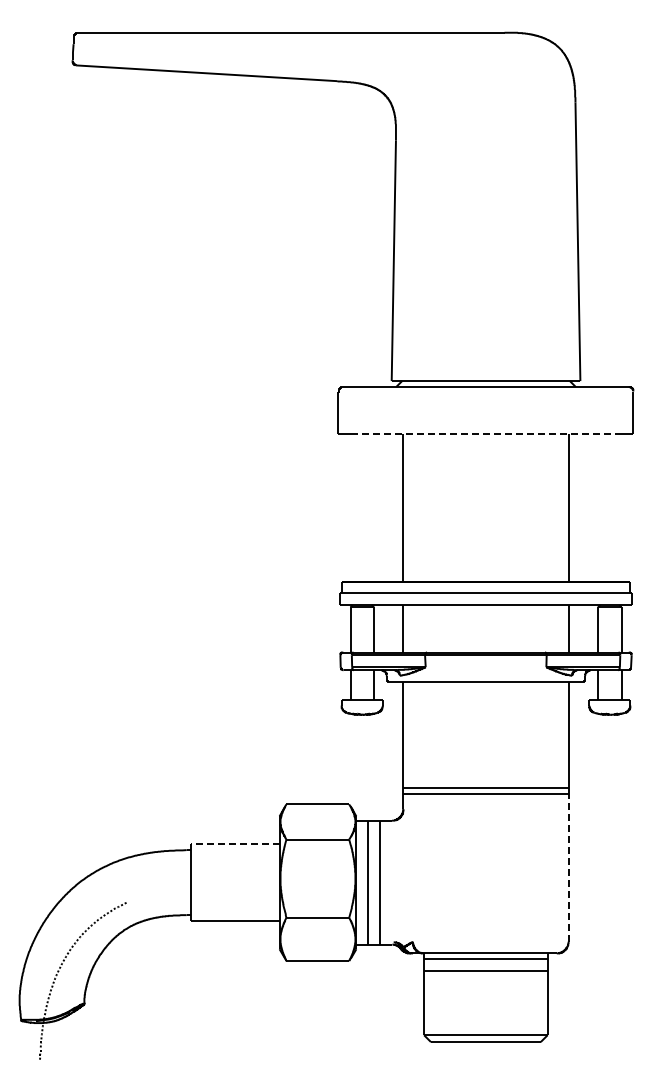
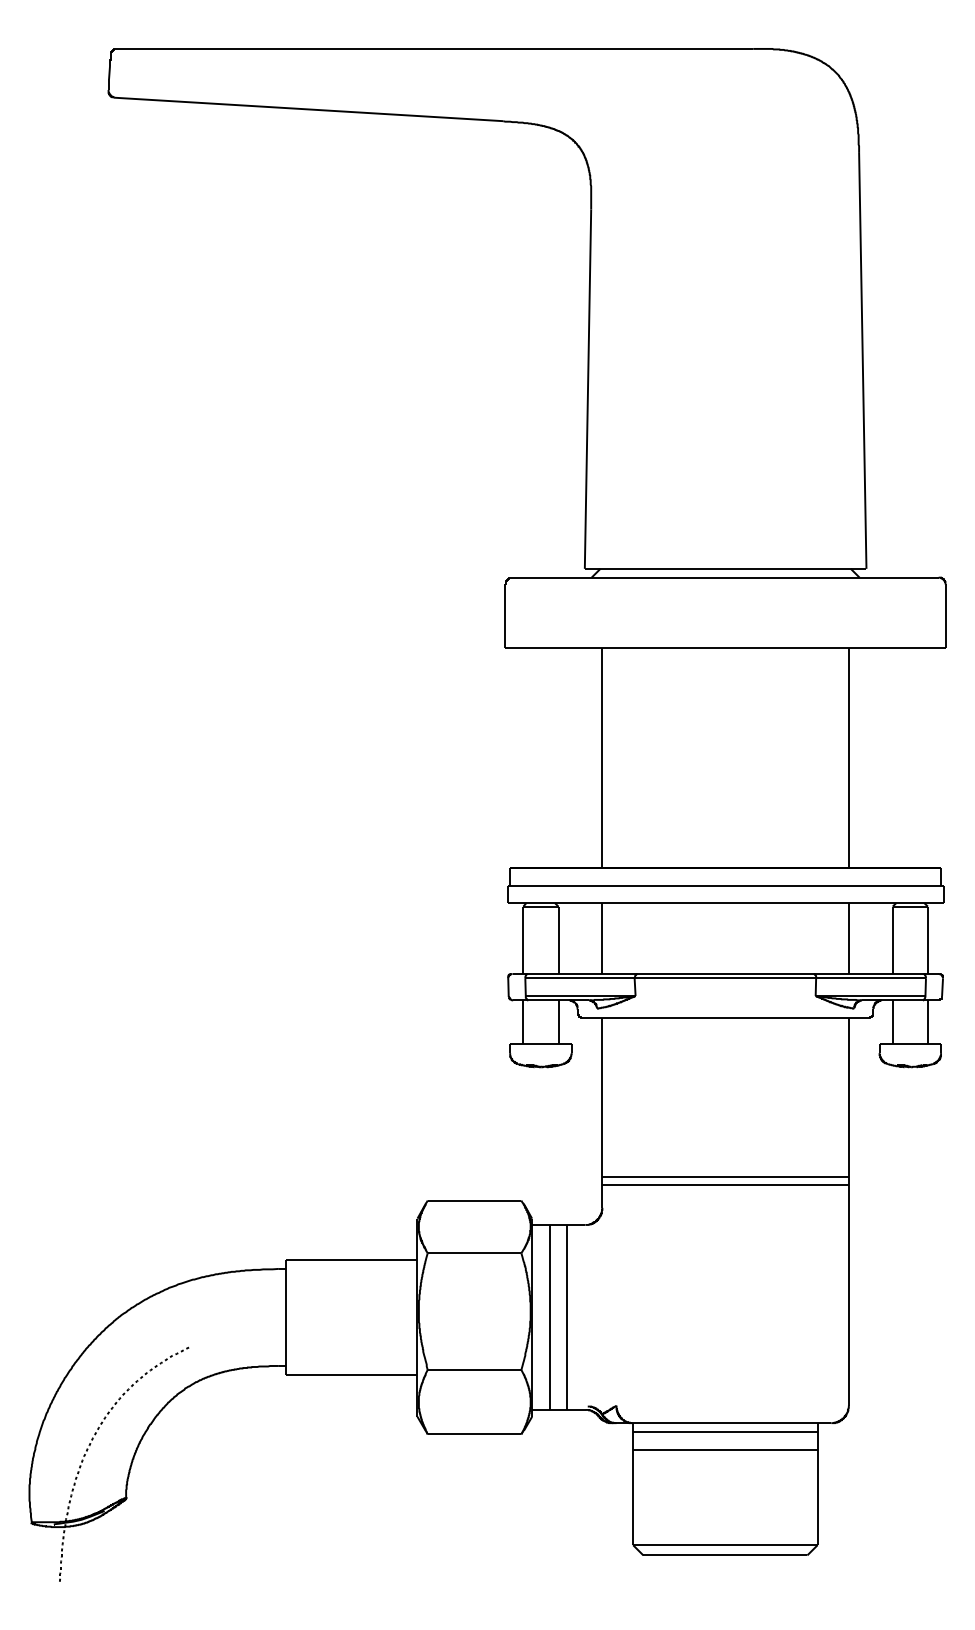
line: (486, 434) -> (726, 648), dashed -> solid
line: (234, 844) -> (350, 1260), dashed -> solid
line: (568, 867) -> (848, 1294), dashed -> solid

